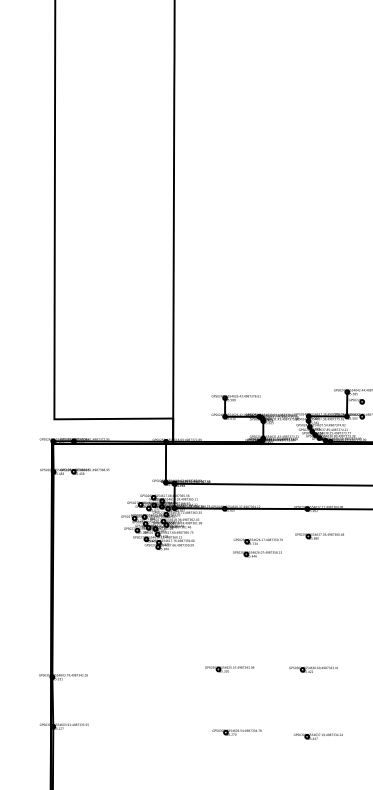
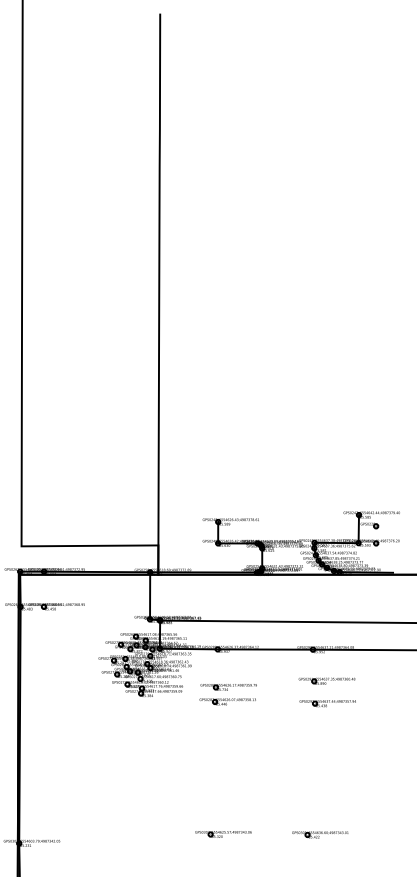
part: (257, 547) -> (227, 694), moved
part: (319, 555) -> (326, 703), added

